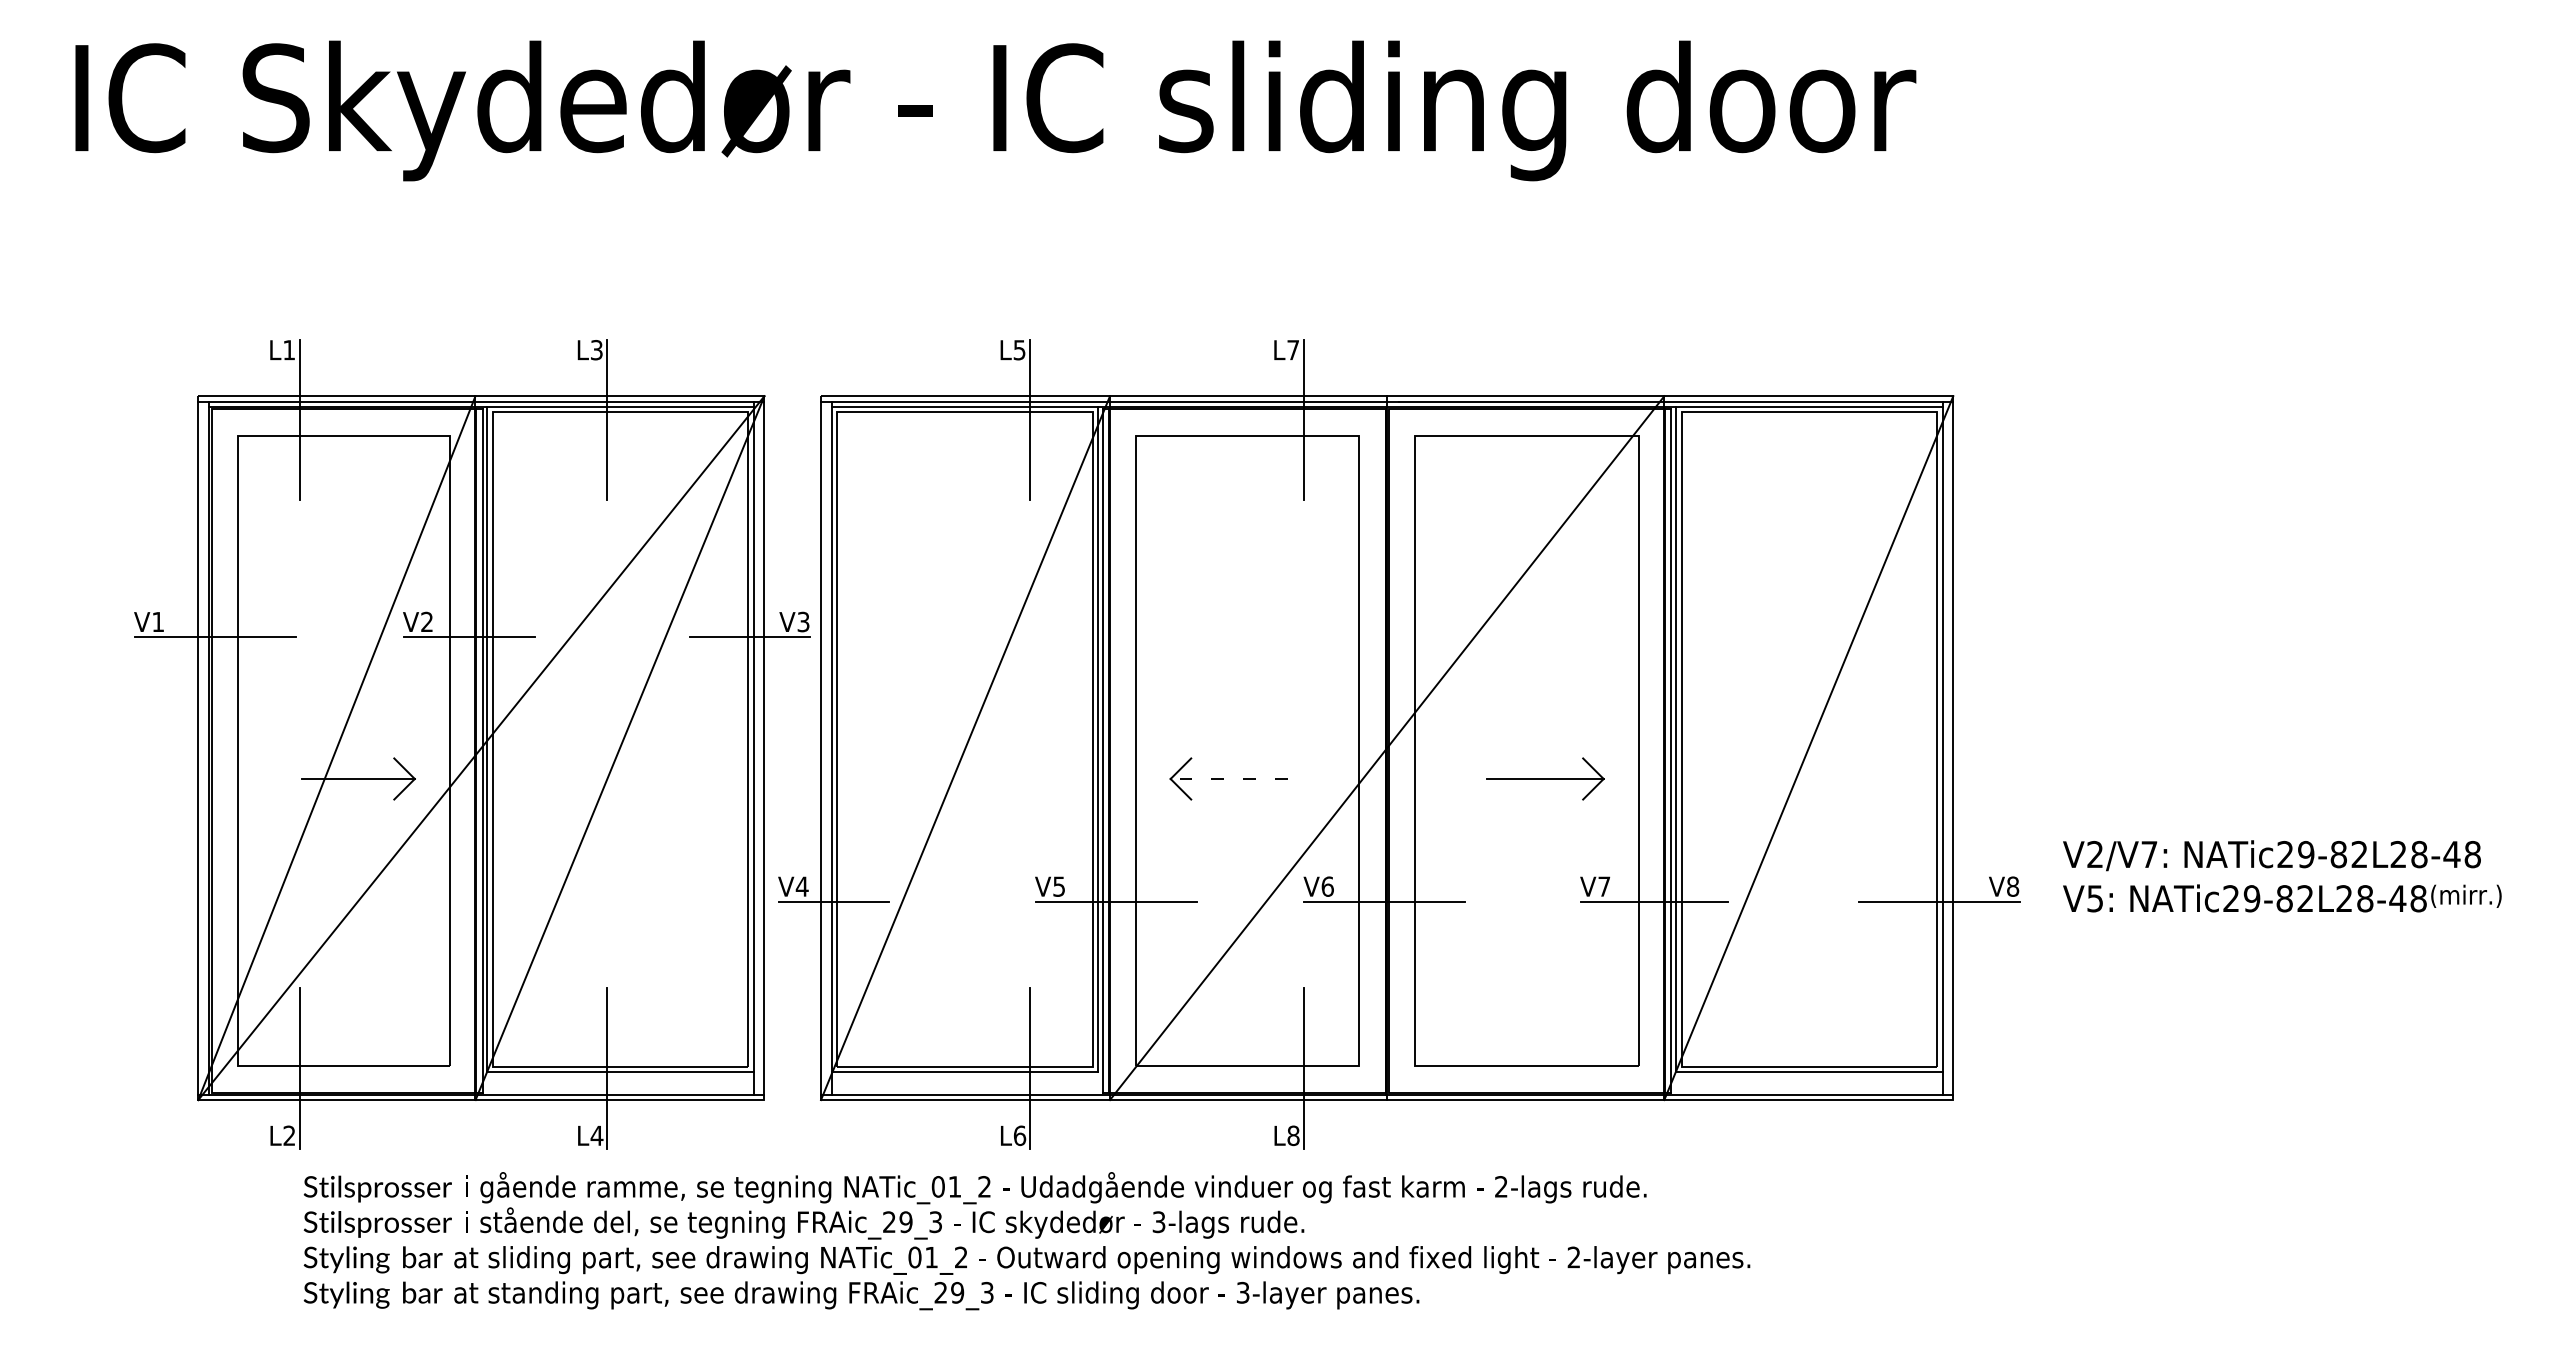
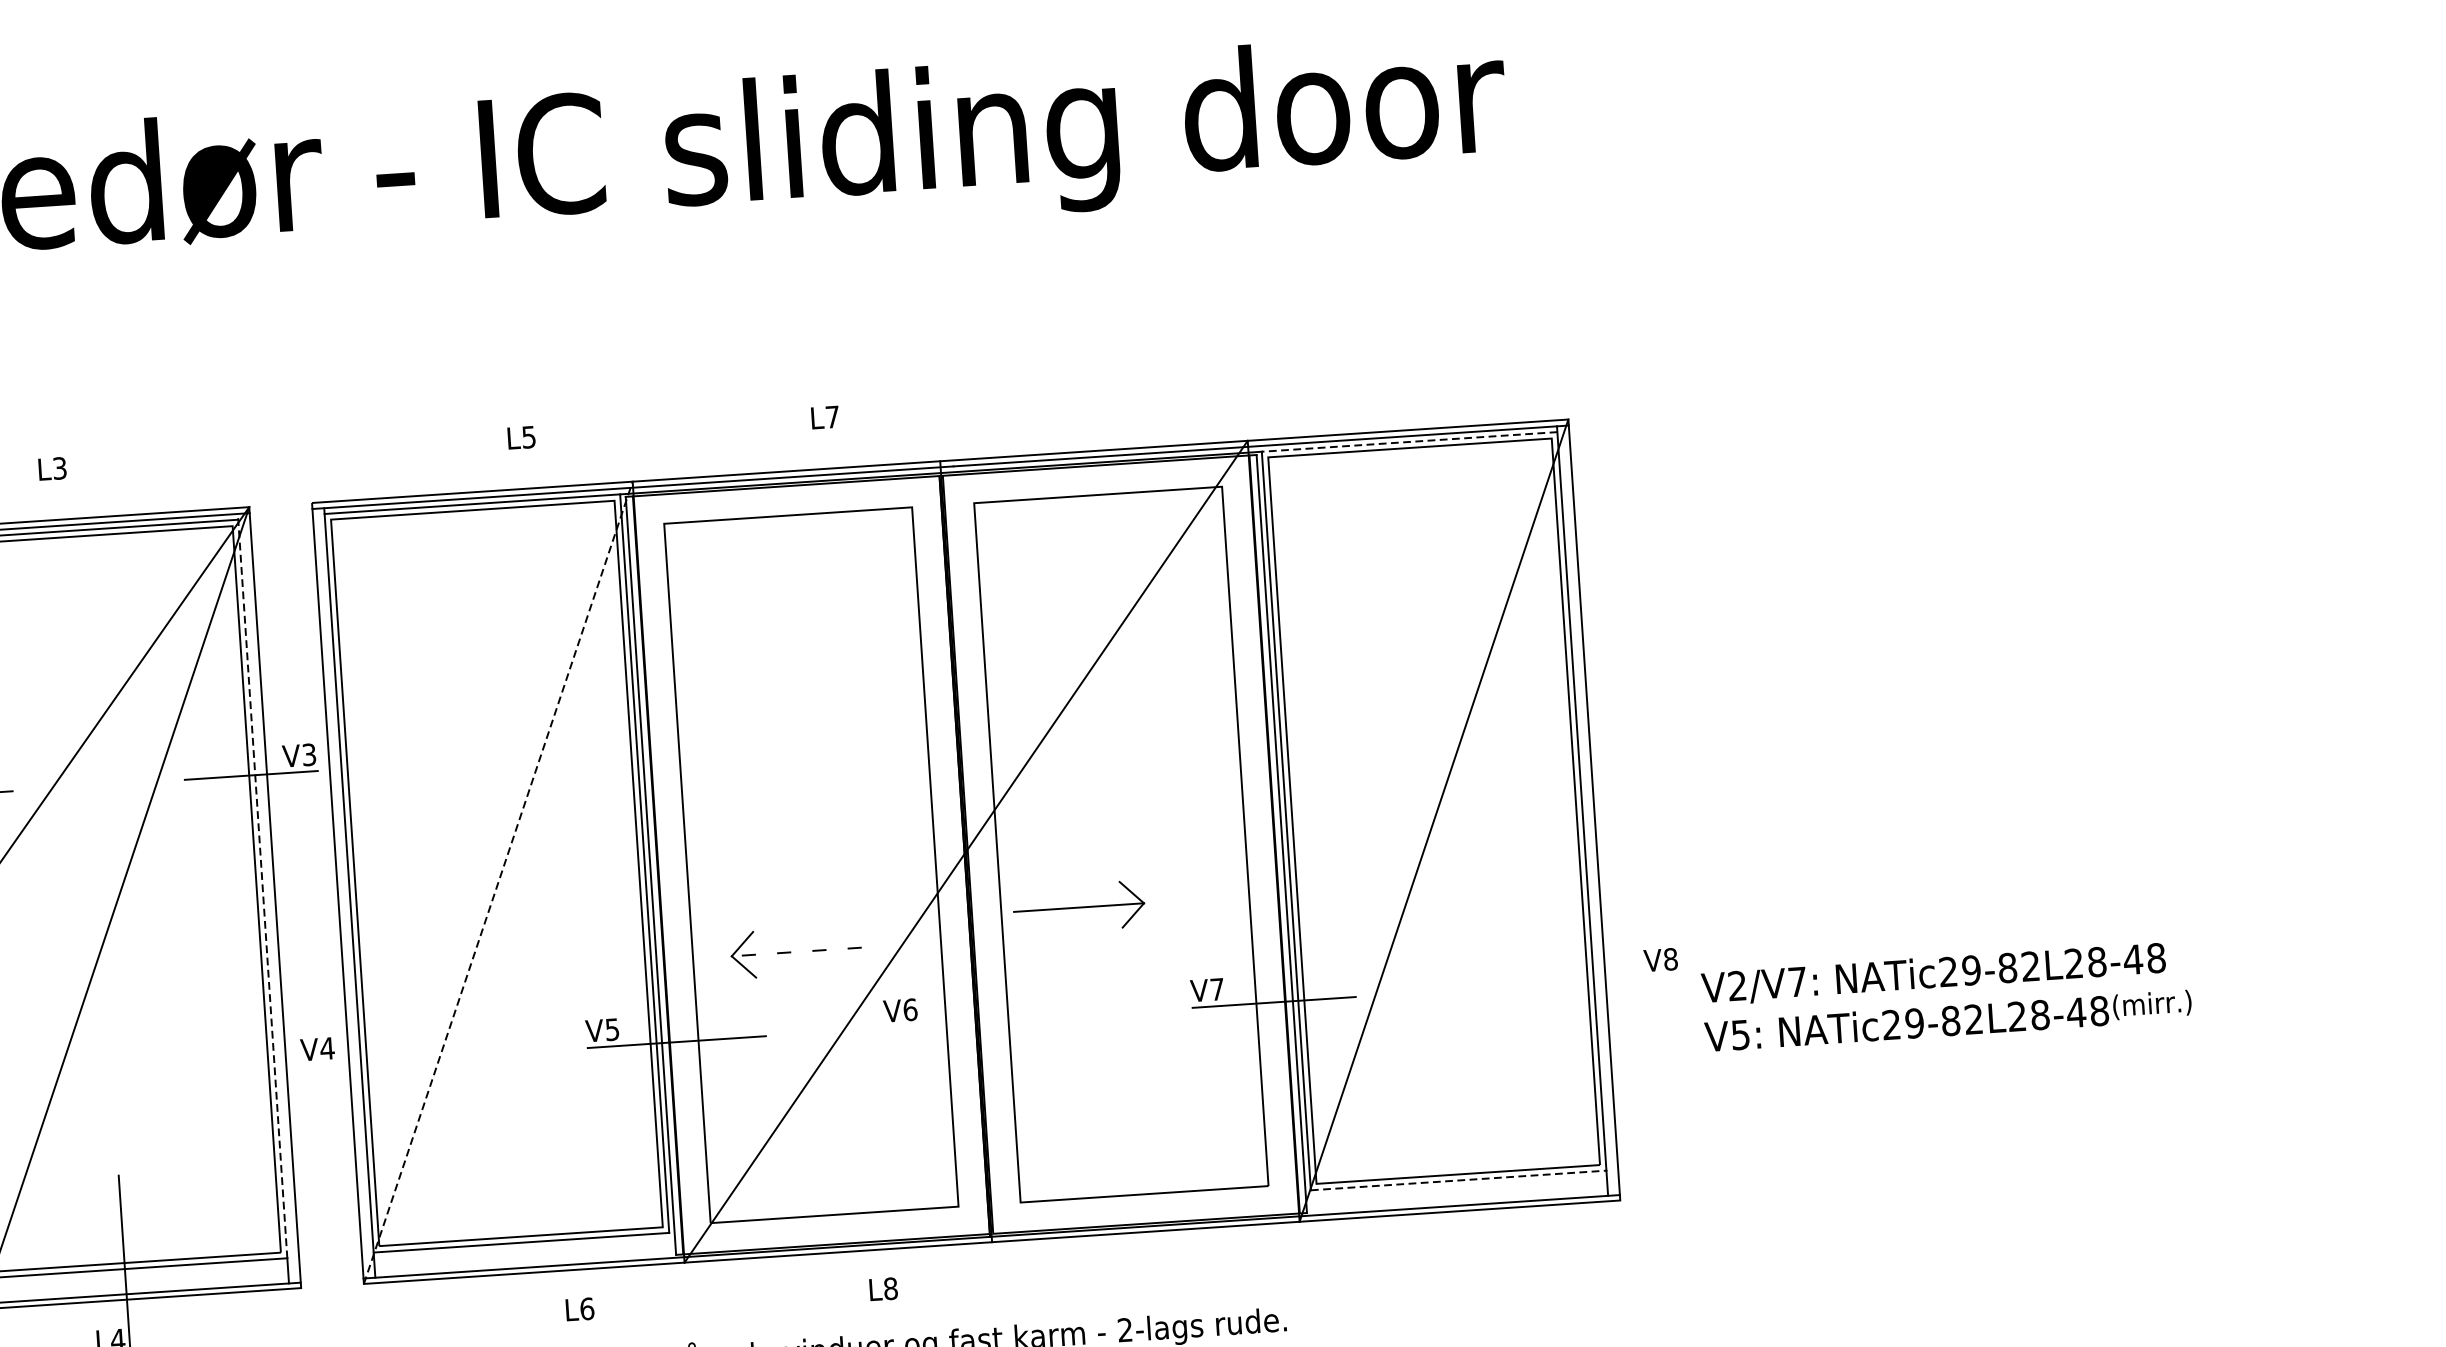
line: (1809, 406) -> (1409, 441), solid -> dashed
line: (607, 419) -> (76, 544), removed
line: (1030, 419) -> (546, 513), removed
line: (1303, 419) -> (849, 493), removed
line: (753, 736) -> (262, 885), solid -> dashed
line: (965, 747) -> (498, 882), solid -> dashed
part: (1228, 778) -> (795, 951), moved
part: (1545, 778) -> (1079, 907), moved
text: (2282, 876) -> (1946, 996), moved
line: (834, 901) -> (364, 1062), removed
line: (1384, 901) -> (974, 1022), removed
line: (1939, 901) -> (1590, 981), removed
line: (1030, 1068) -> (594, 1233), removed
line: (1303, 1068) -> (896, 1213), removed
line: (1810, 1072) -> (1459, 1180), solid -> dashed

